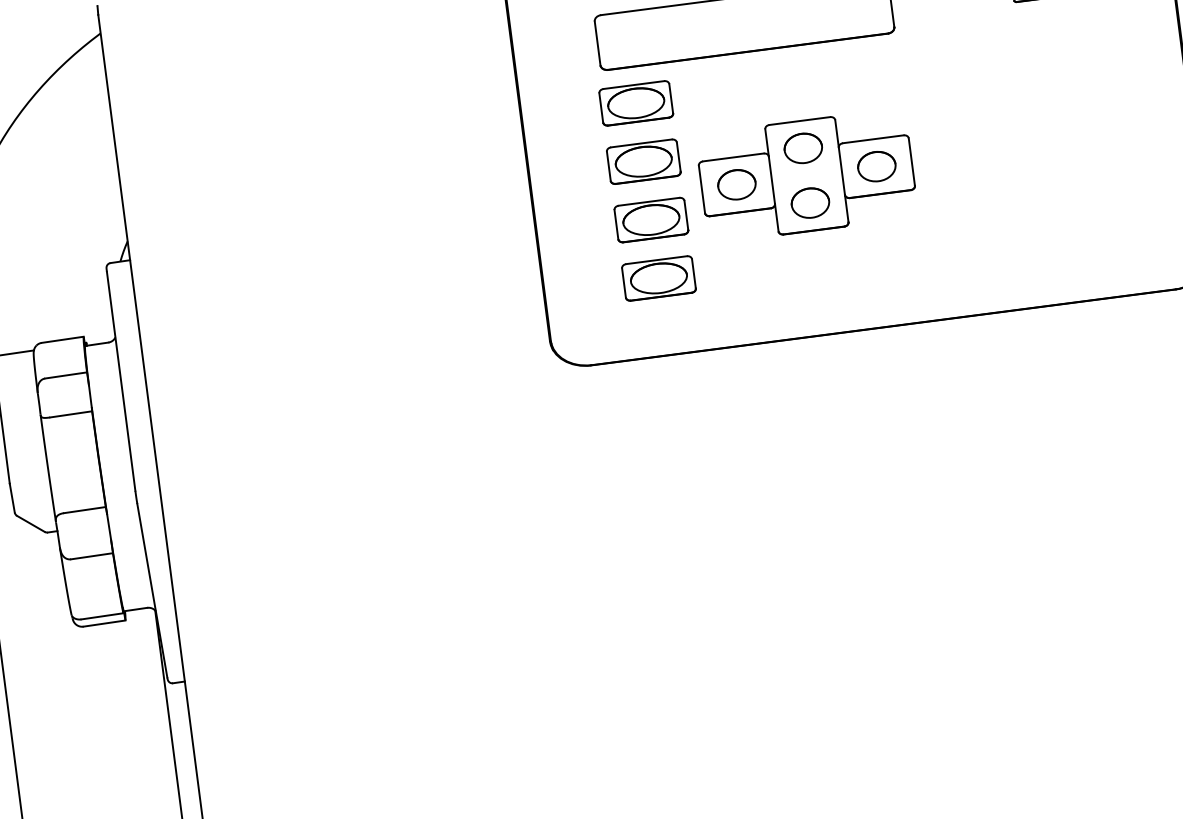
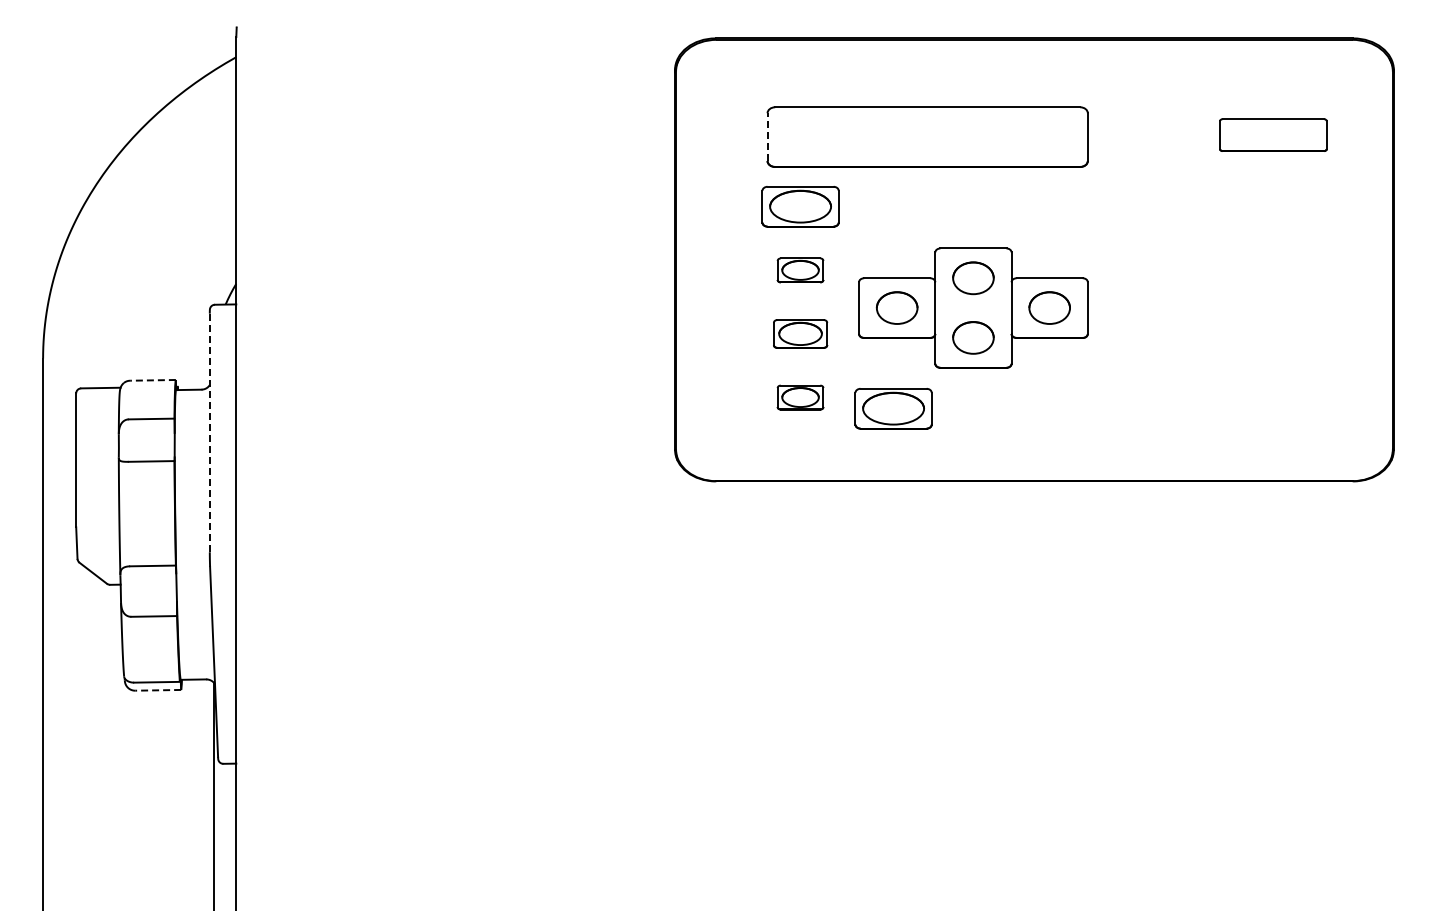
line: (597, 43) -> (767, 137), solid -> dashed
part: (643, 161) -> (800, 270), size x0.6
part: (651, 219) -> (800, 333), size x0.7
part: (745, 277) -> (893, 408), added
part: (658, 278) -> (800, 397), size x0.6
line: (63, 339) -> (153, 380), solid -> dashed
line: (120, 380) -> (209, 432), solid -> dashed
line: (104, 623) -> (158, 690), solid -> dashed

